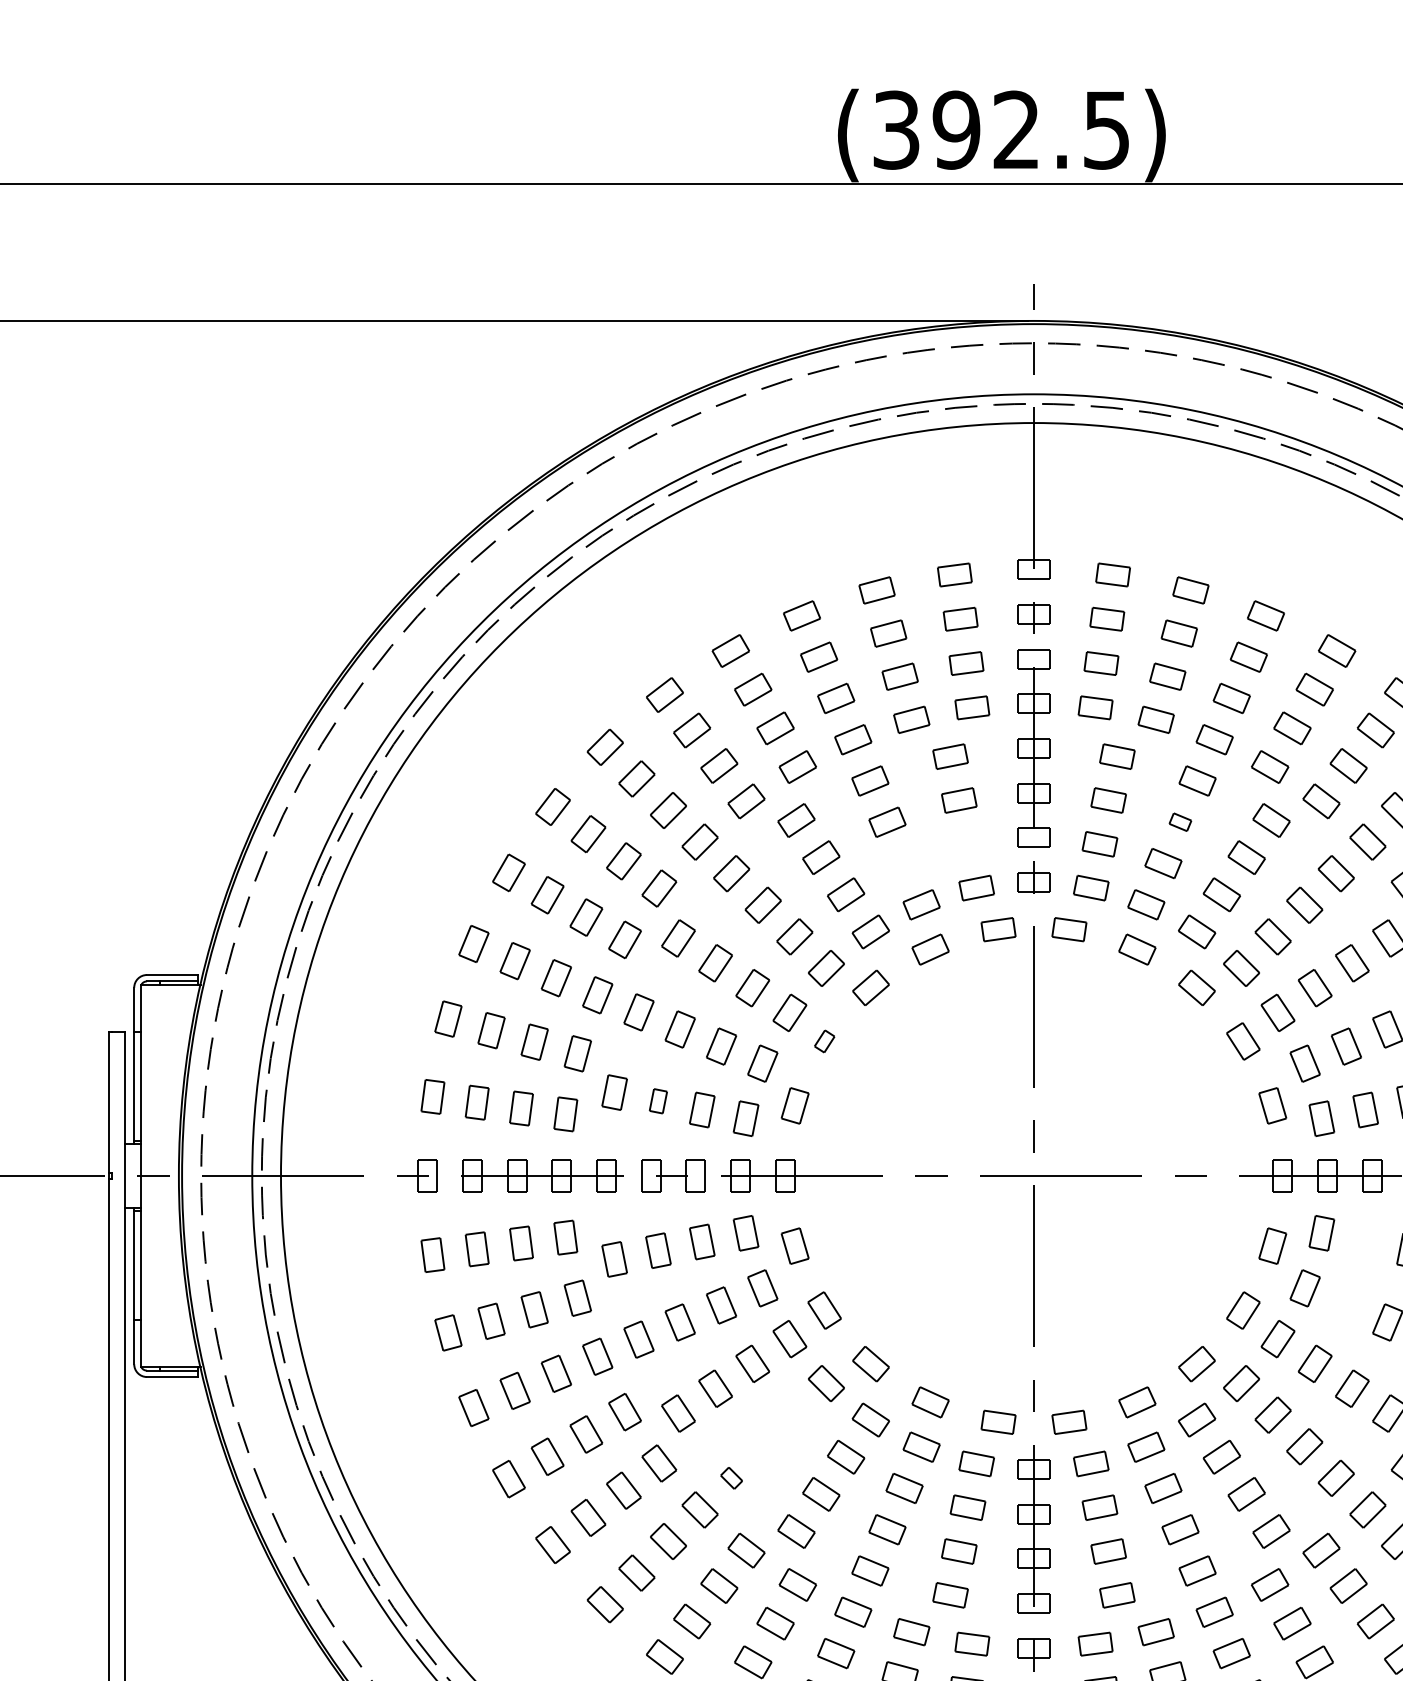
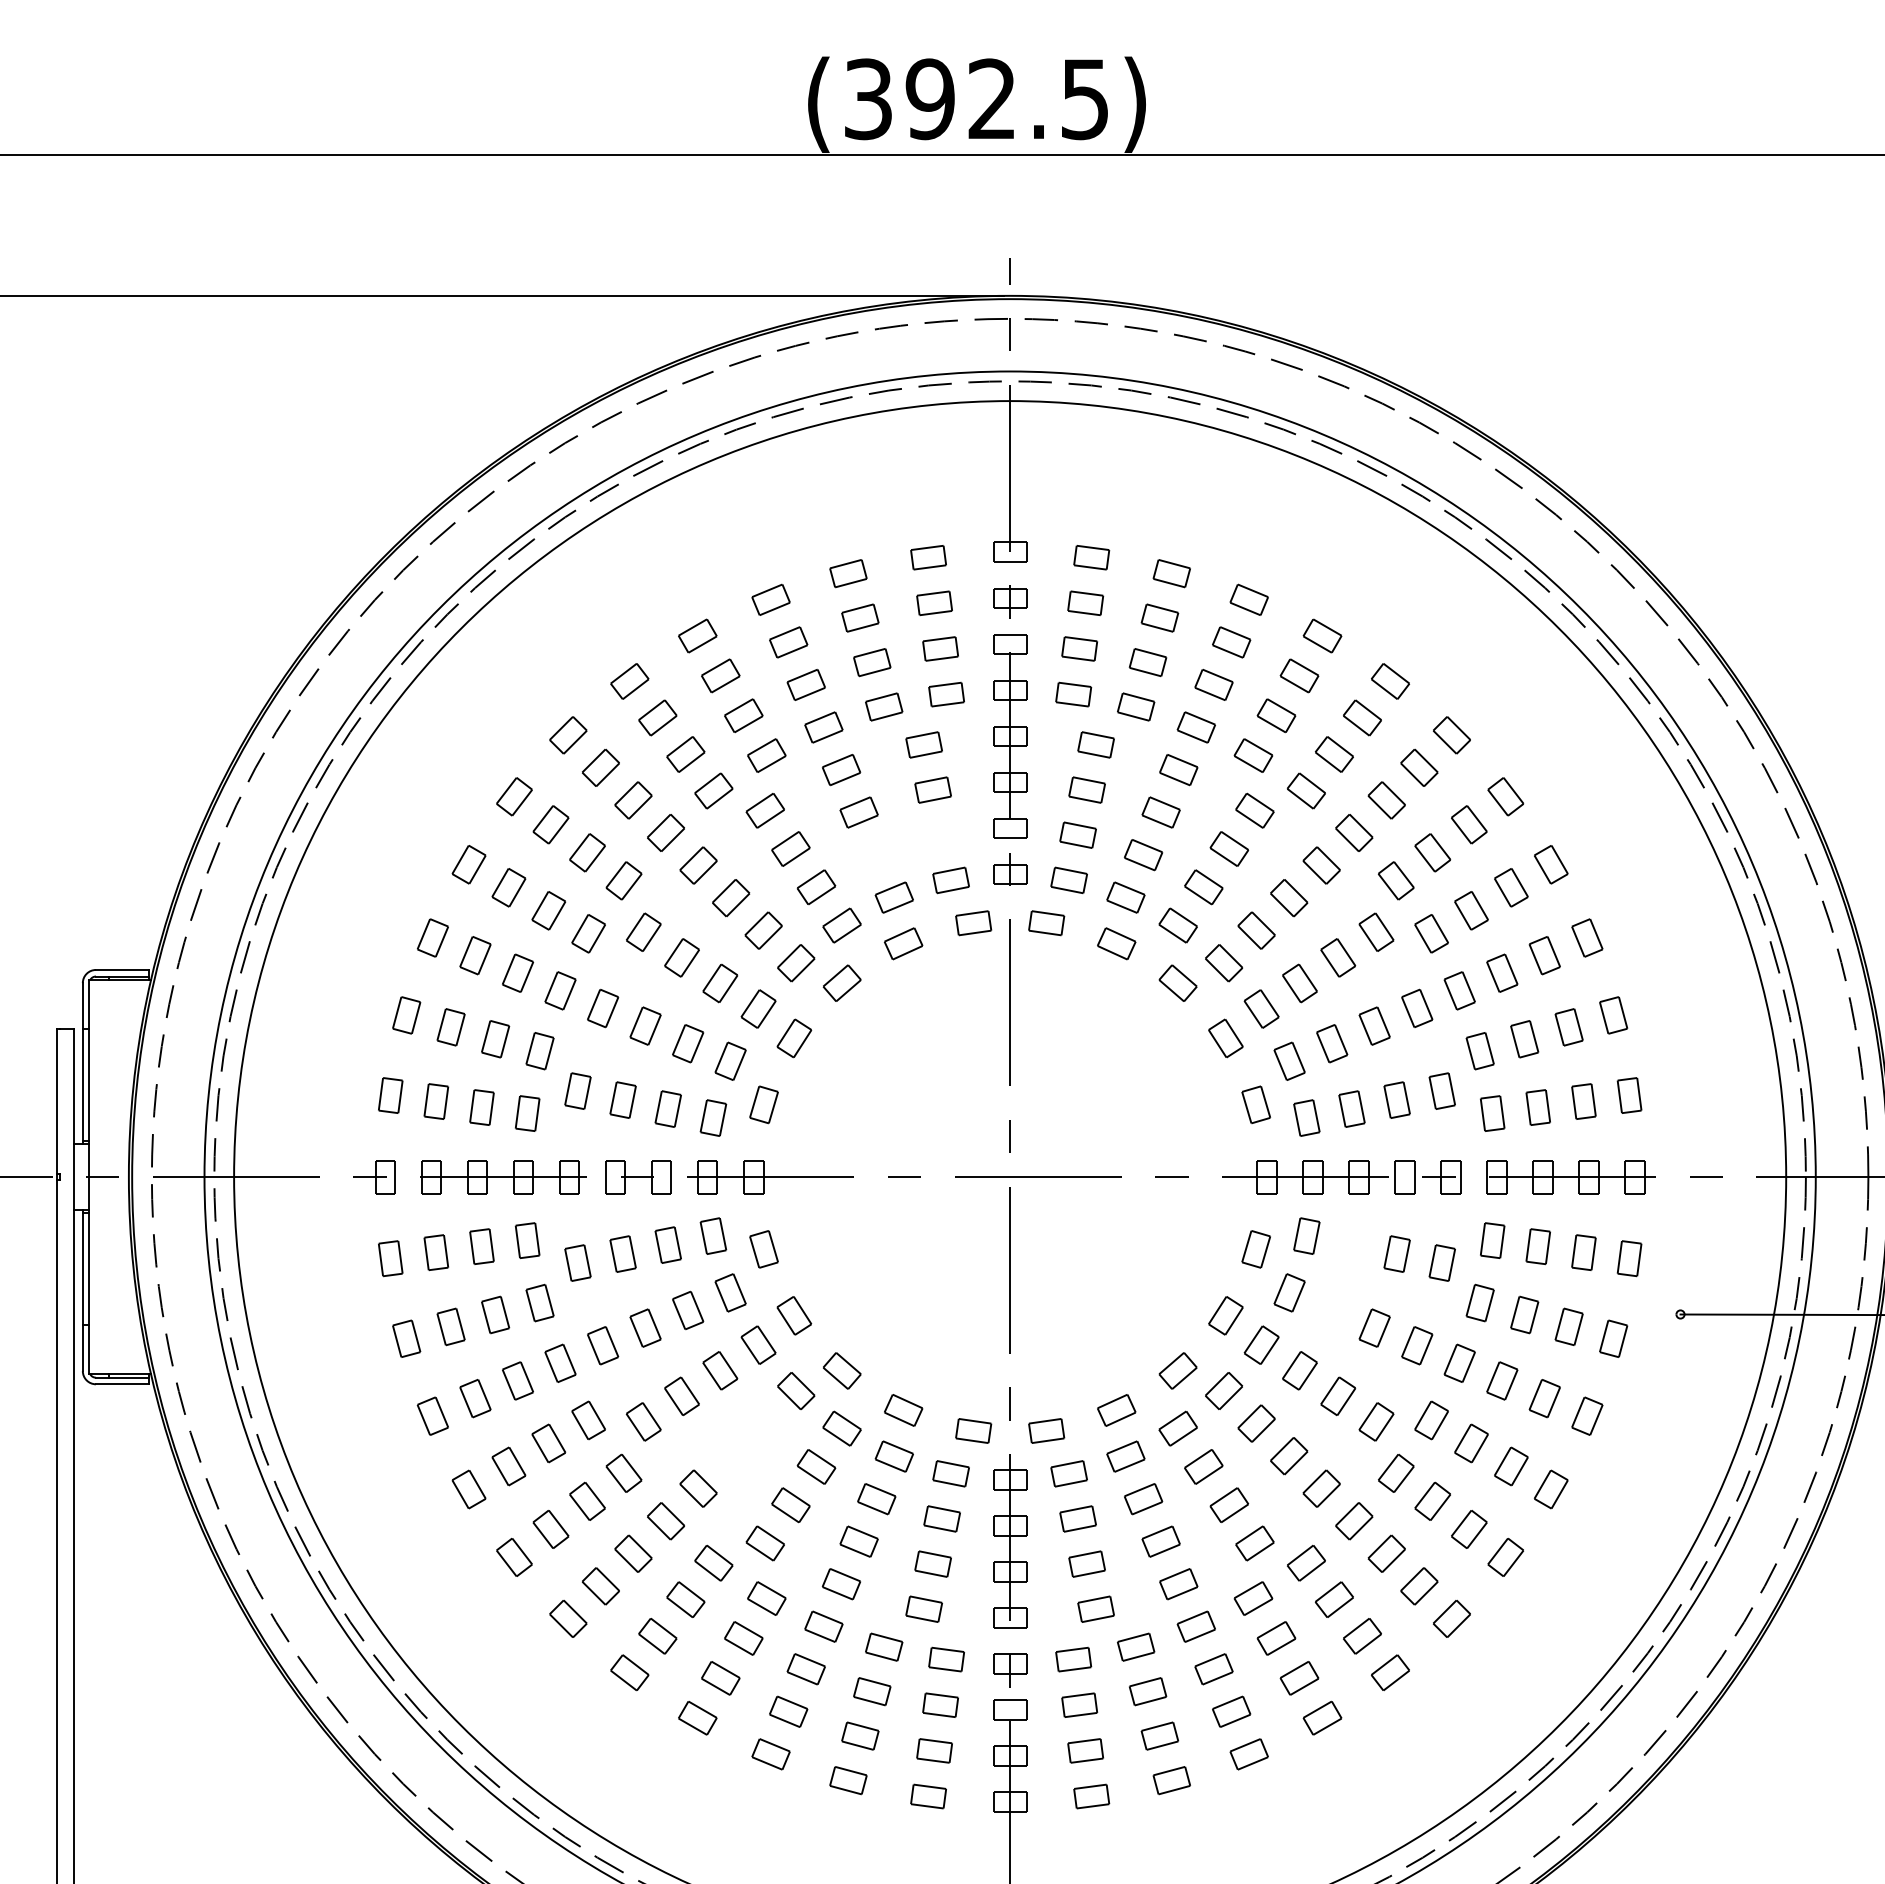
part: (1179, 822) -> (1160, 812), size x1.67
part: (824, 1041) -> (794, 1038), size x1.67
part: (657, 1100) -> (622, 1099), size x1.43
part: (731, 1478) -> (698, 1488), size x1.67

